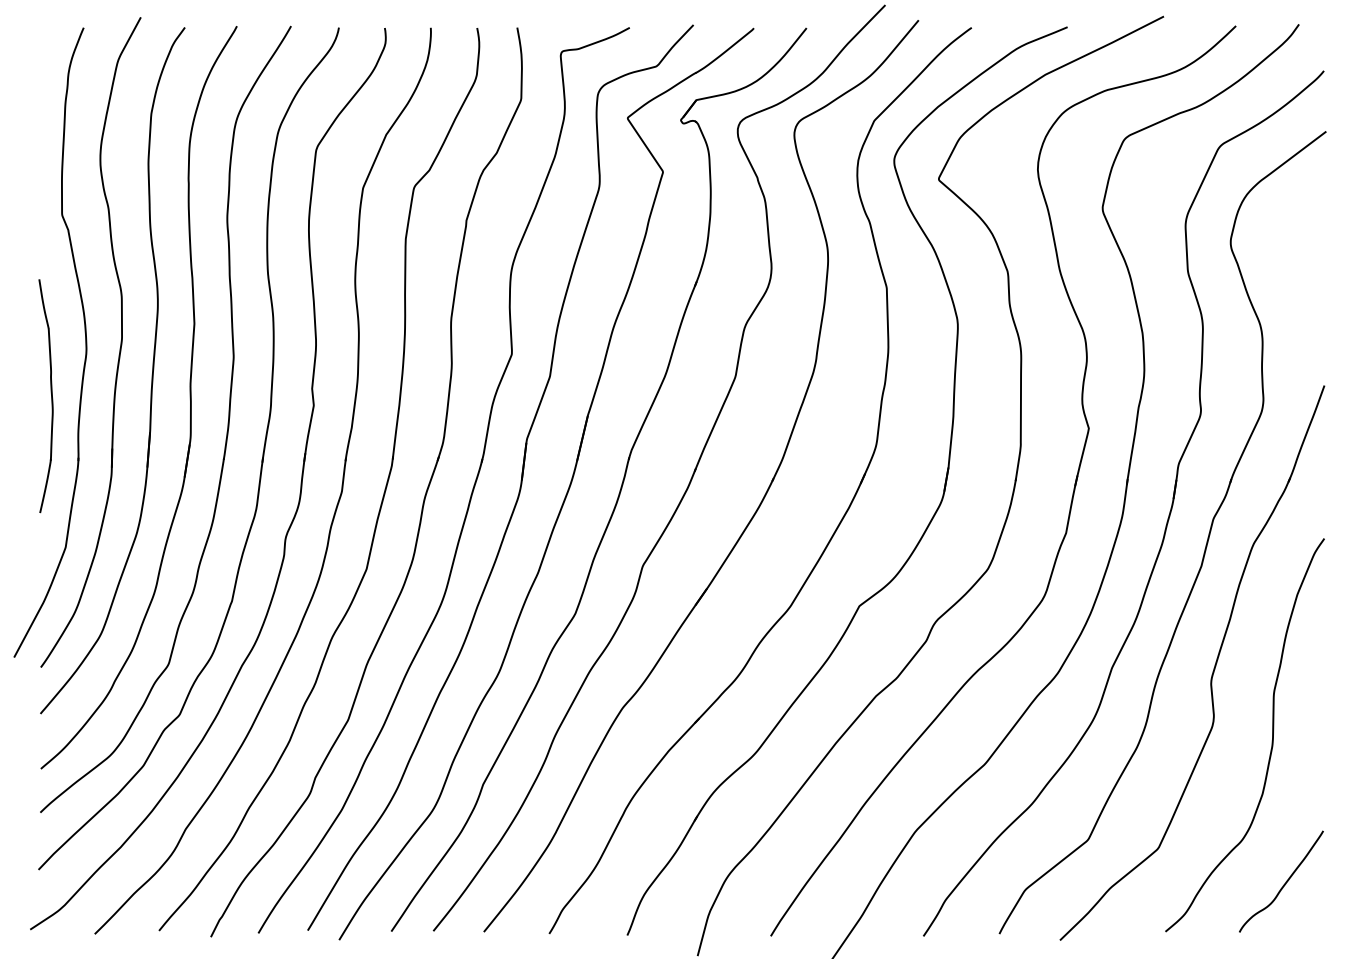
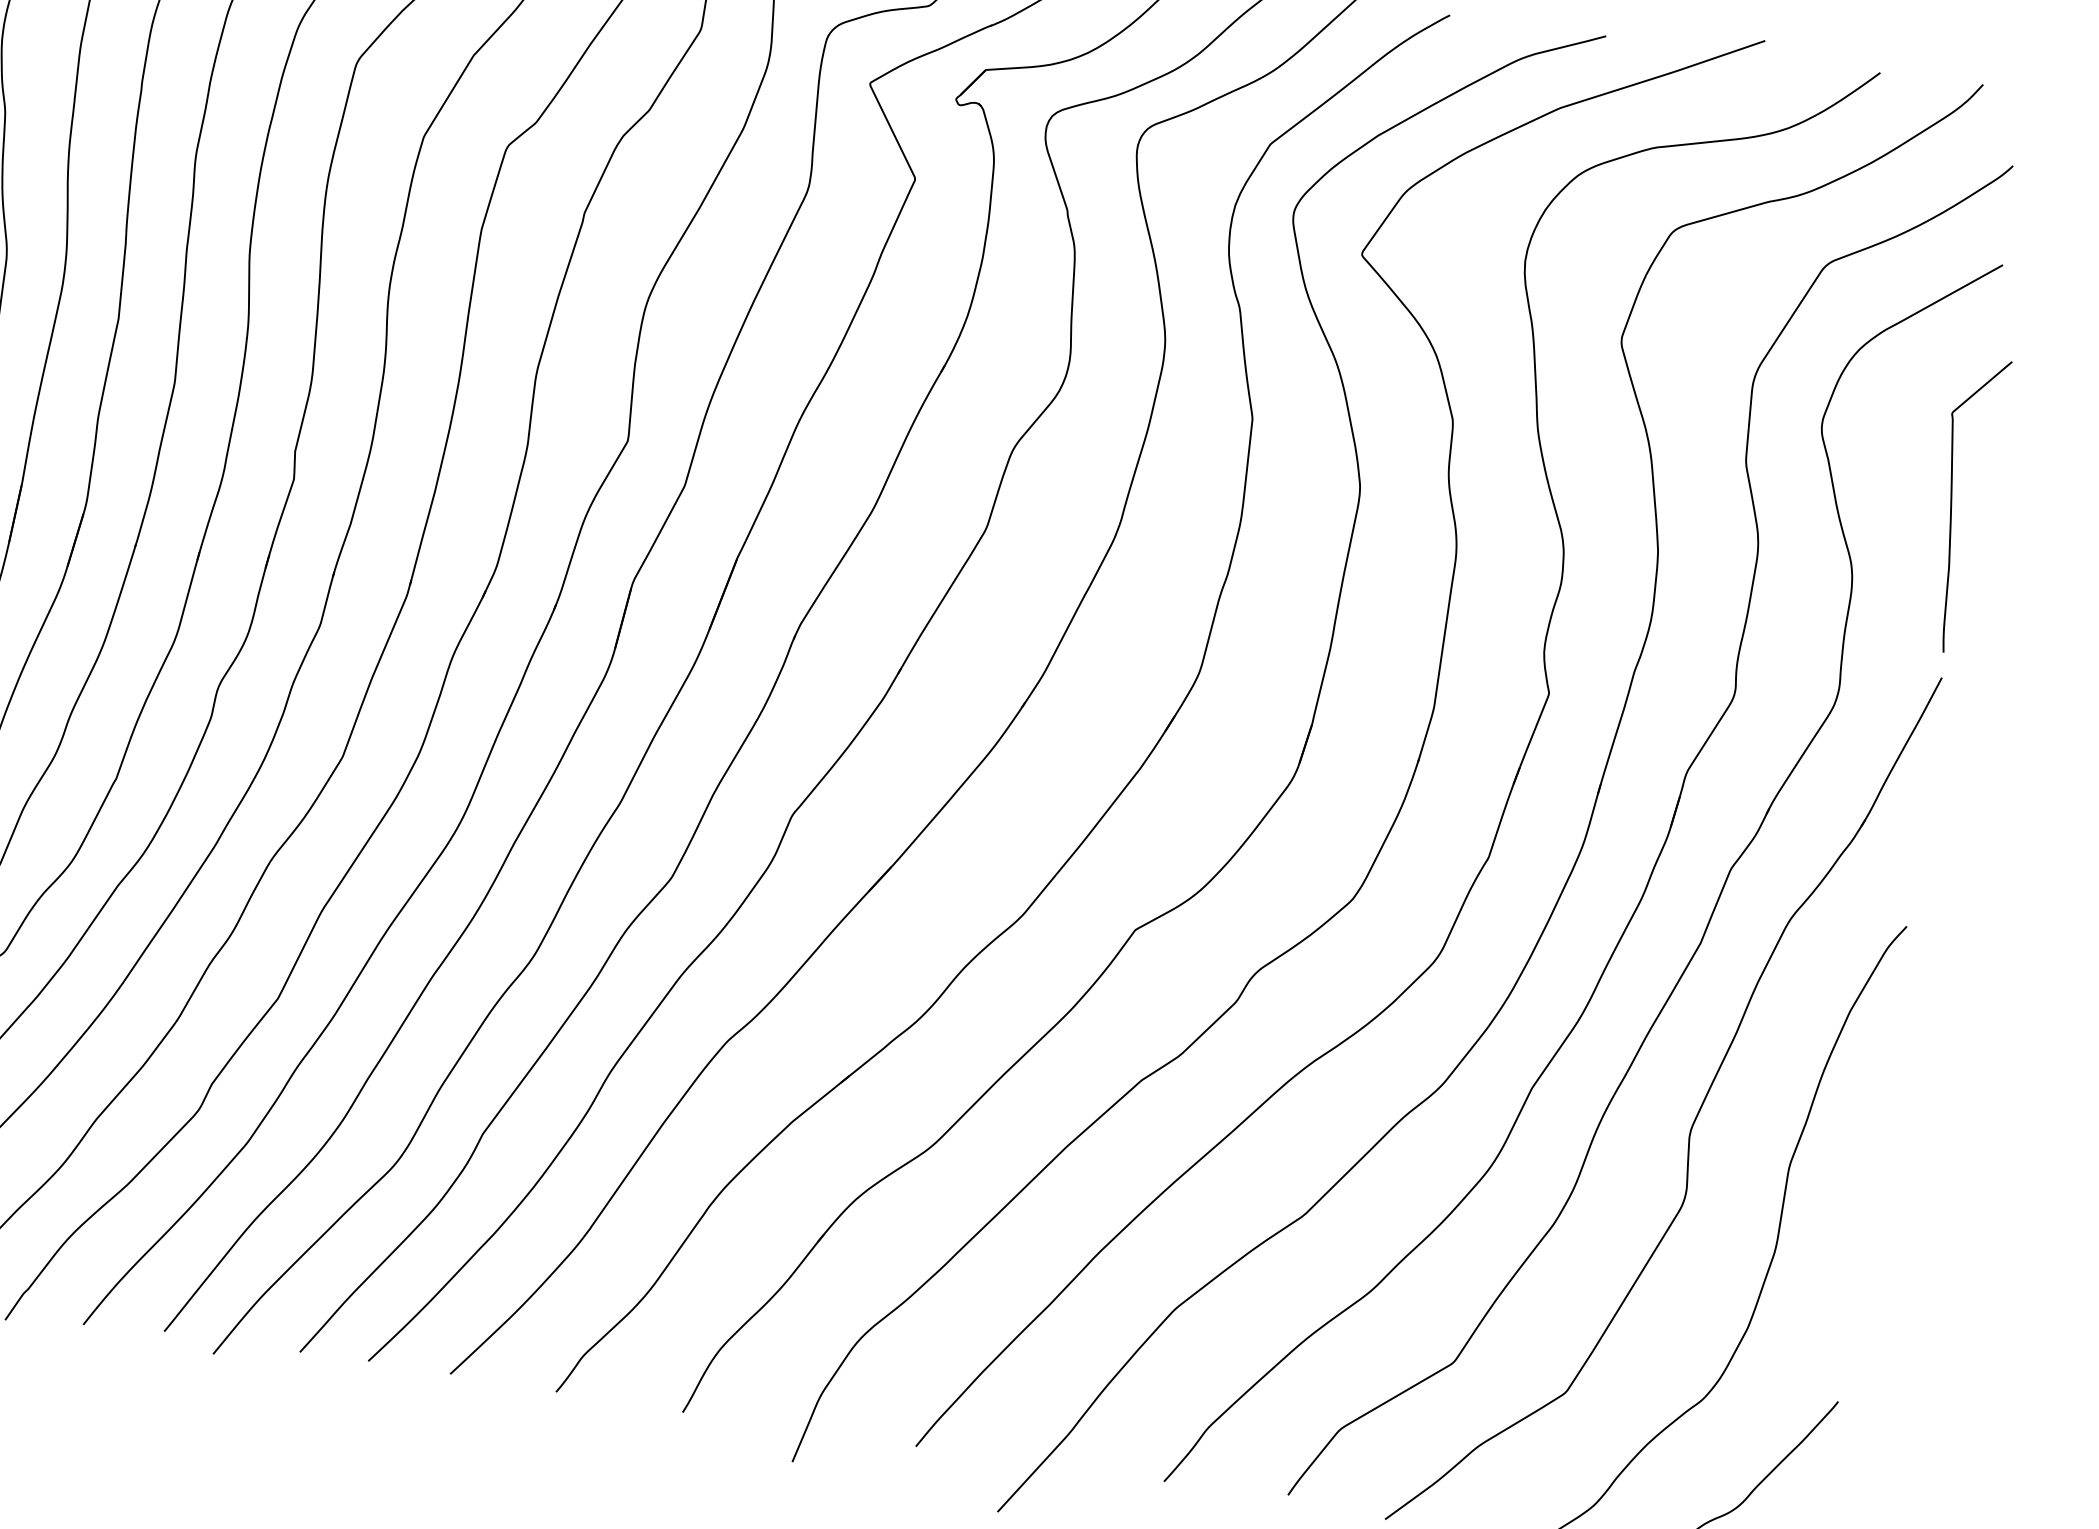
curve: (1316, 279) -> (1953, 503), added

